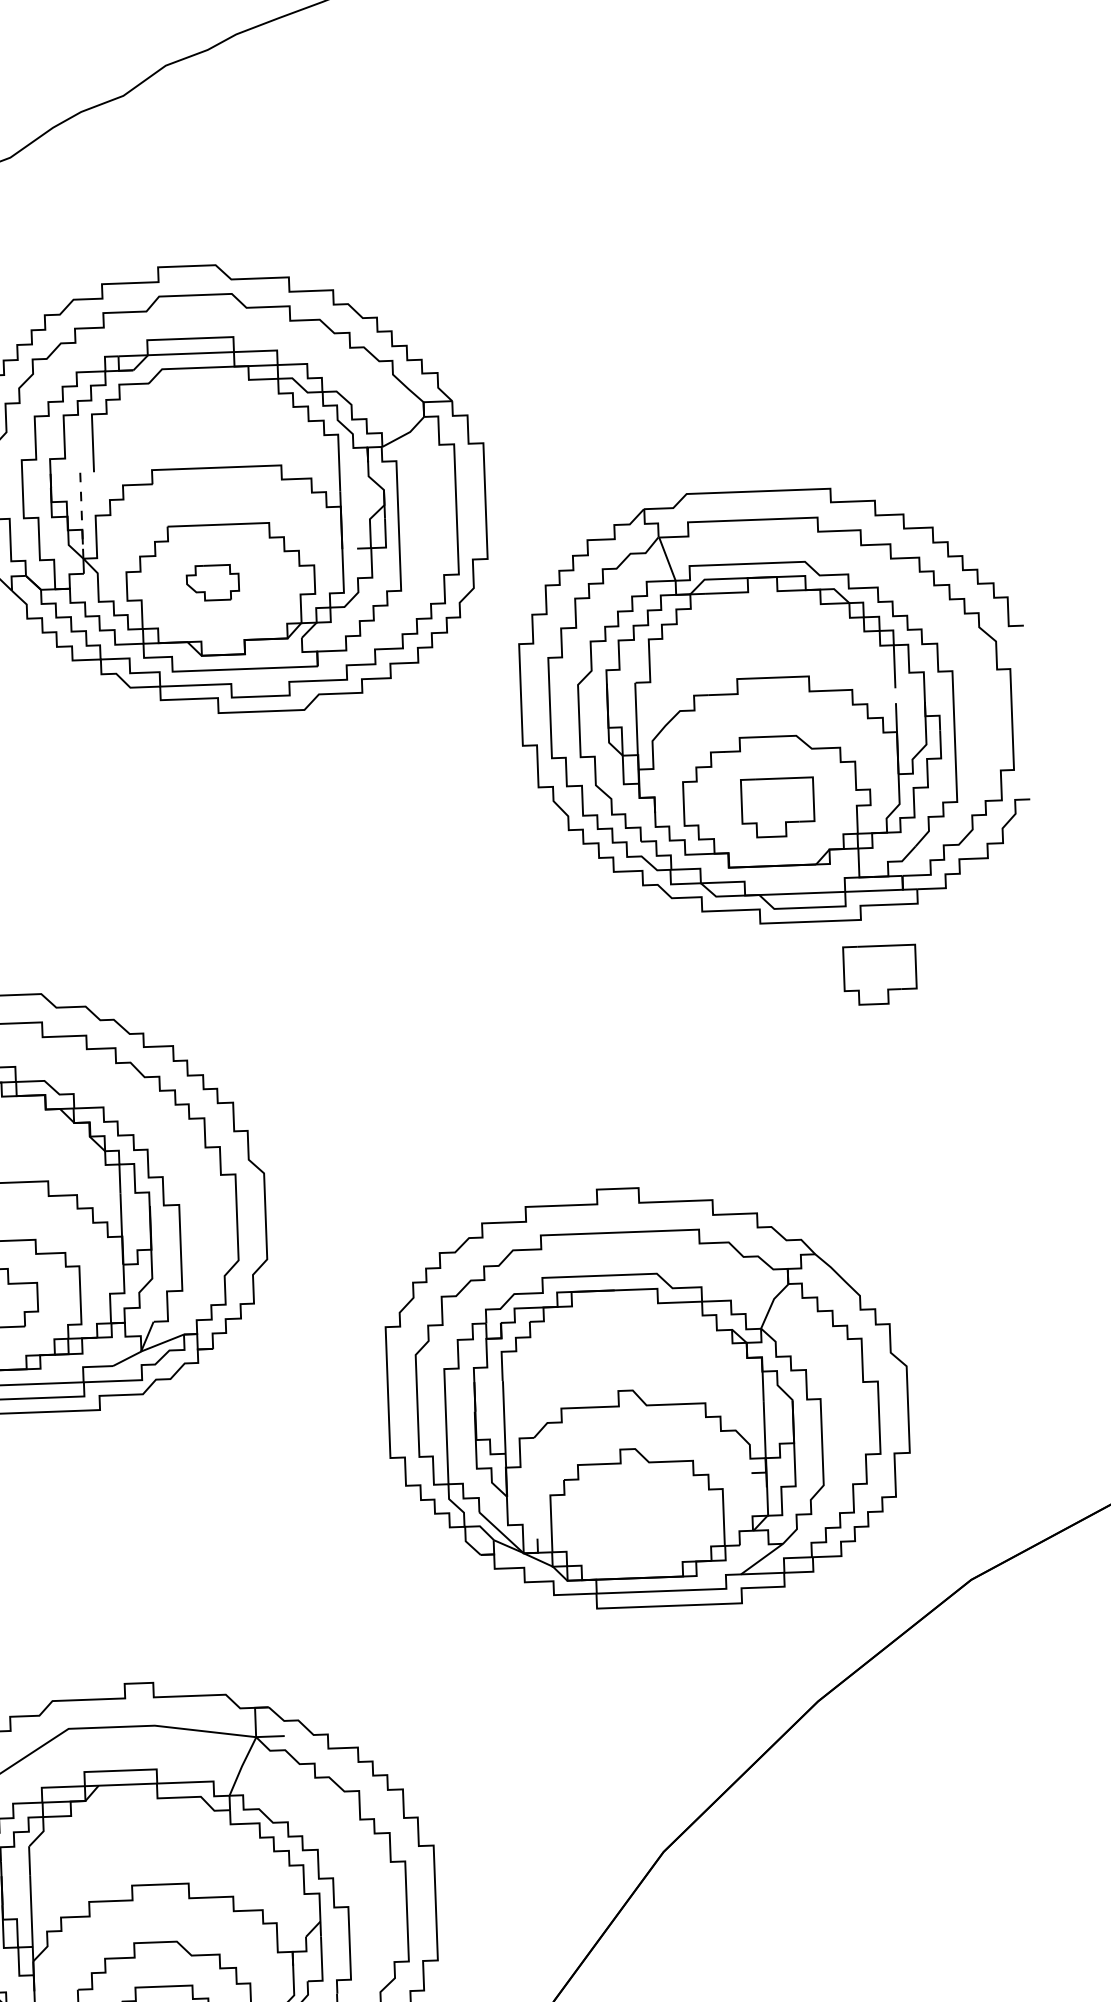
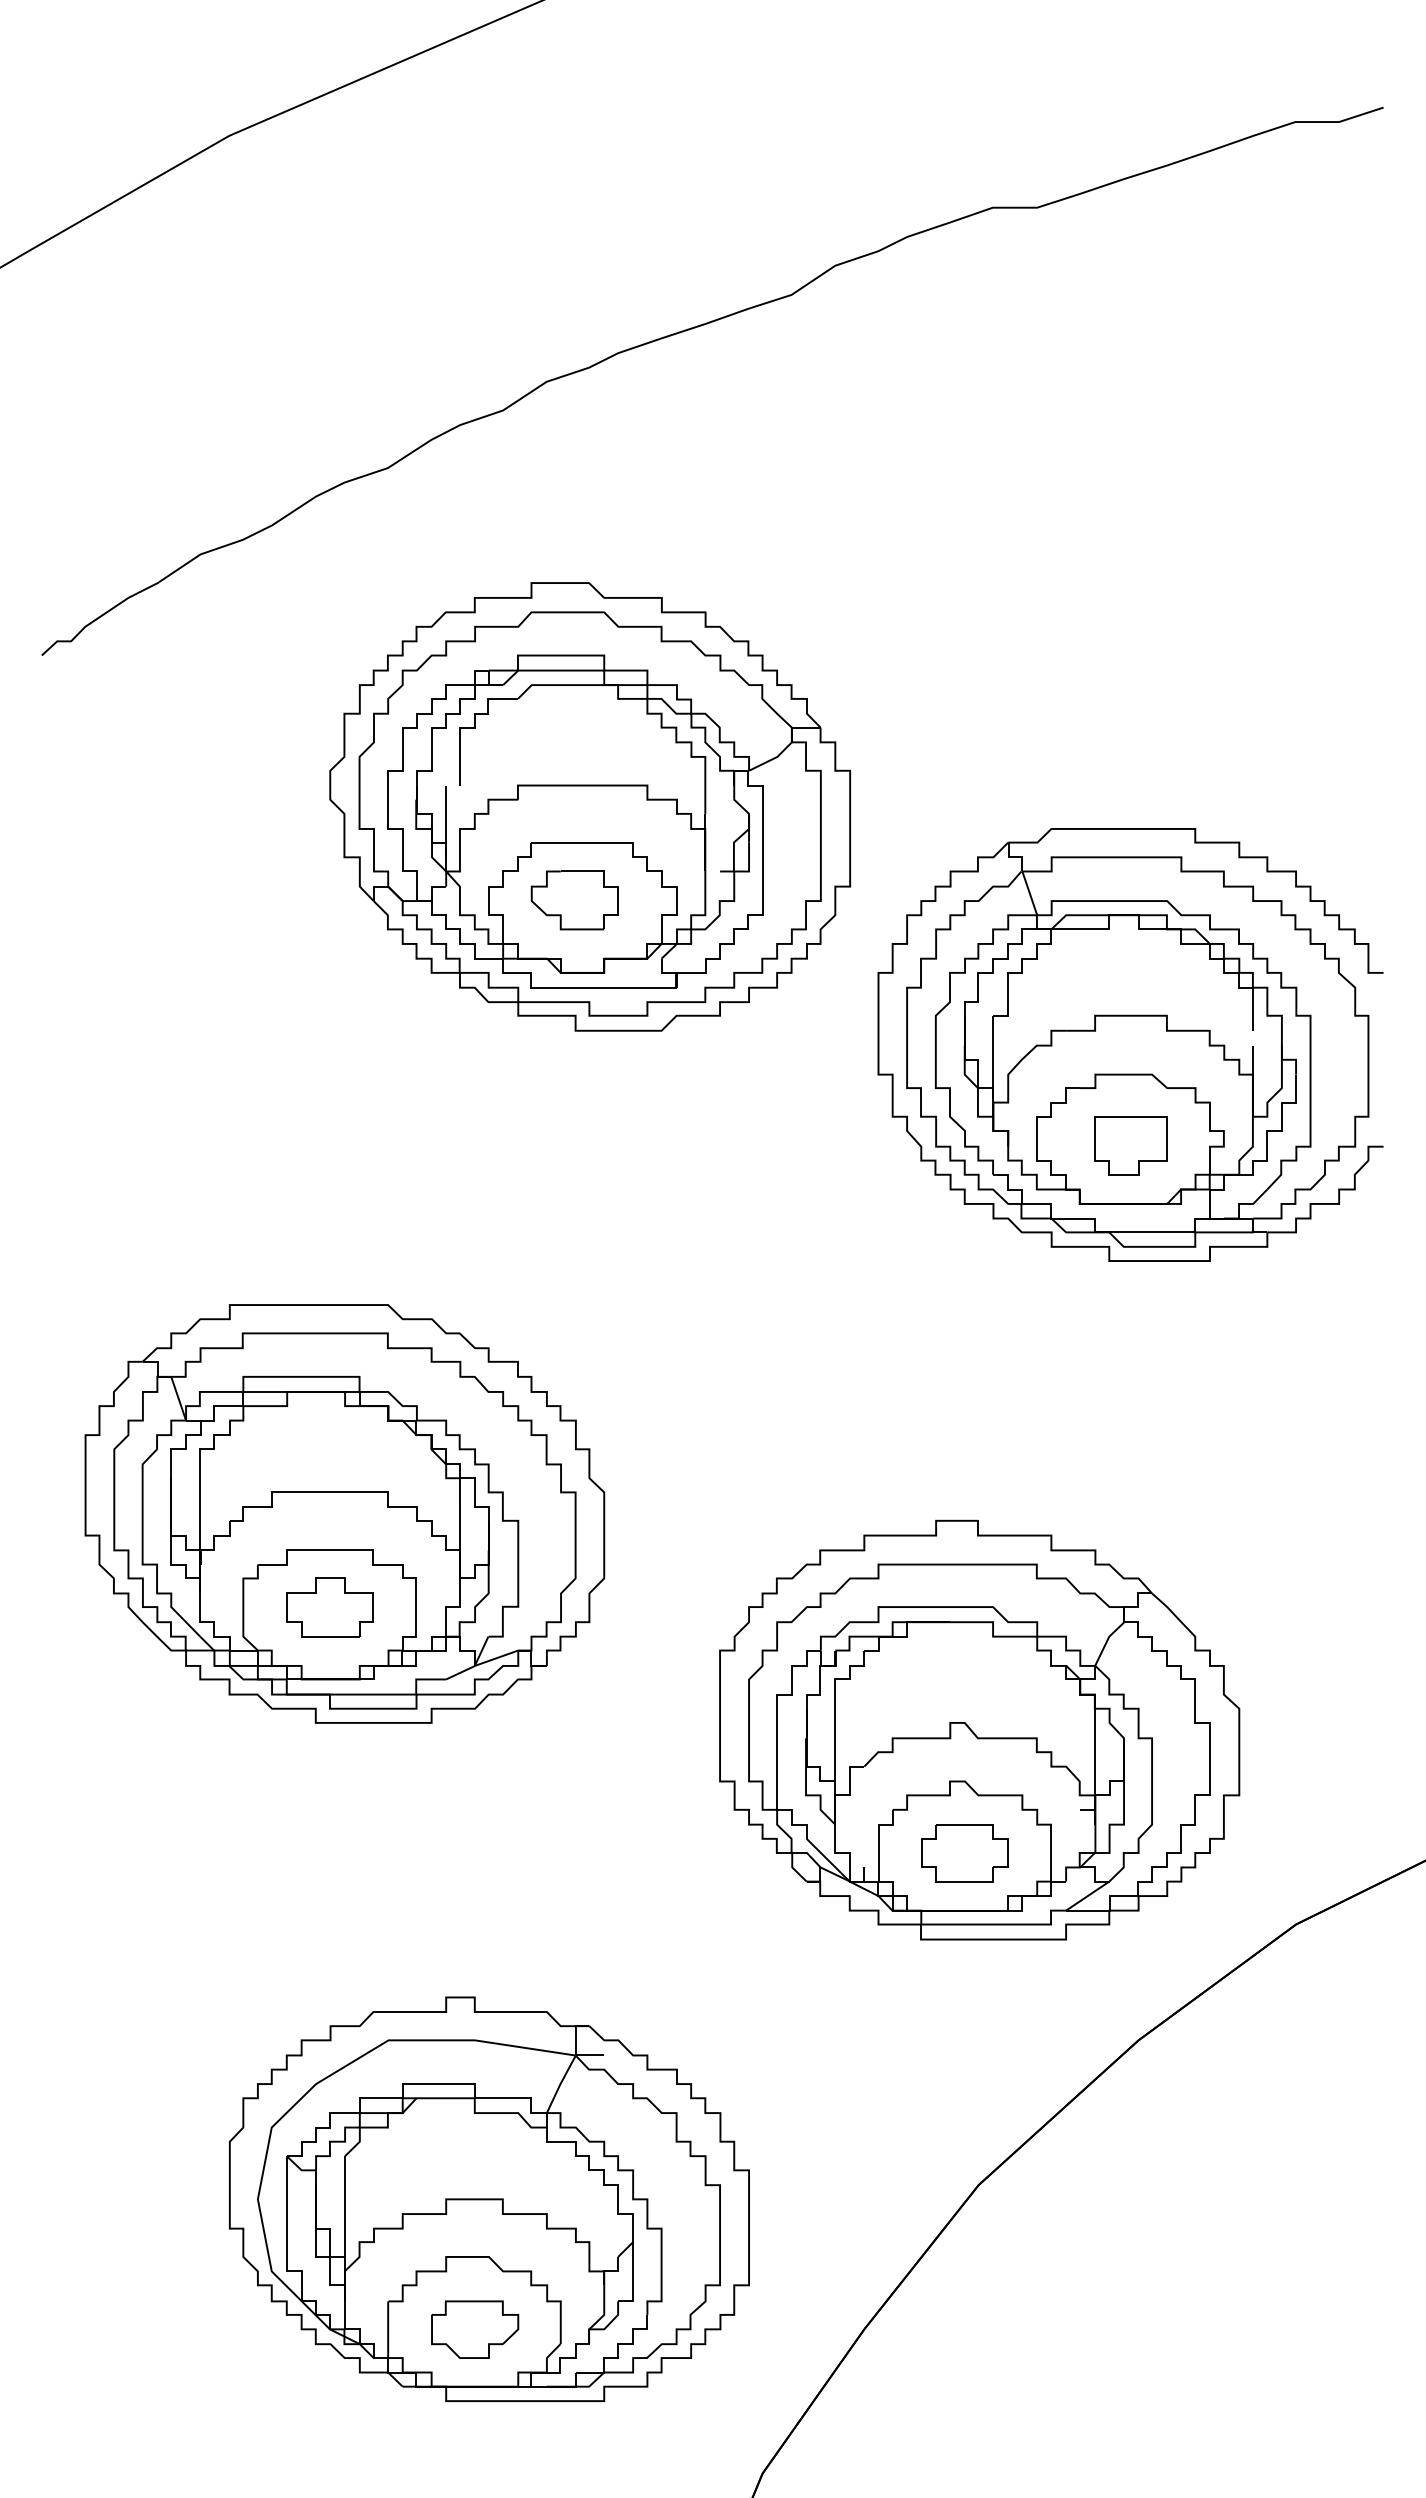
line: (82, 515) -> (446, 828), dashed -> solid
part: (212, 582) -> (574, 900), size x1.67
part: (879, 974) -> (1226, 1316), removed
part: (637, 1521) -> (964, 1853), added

